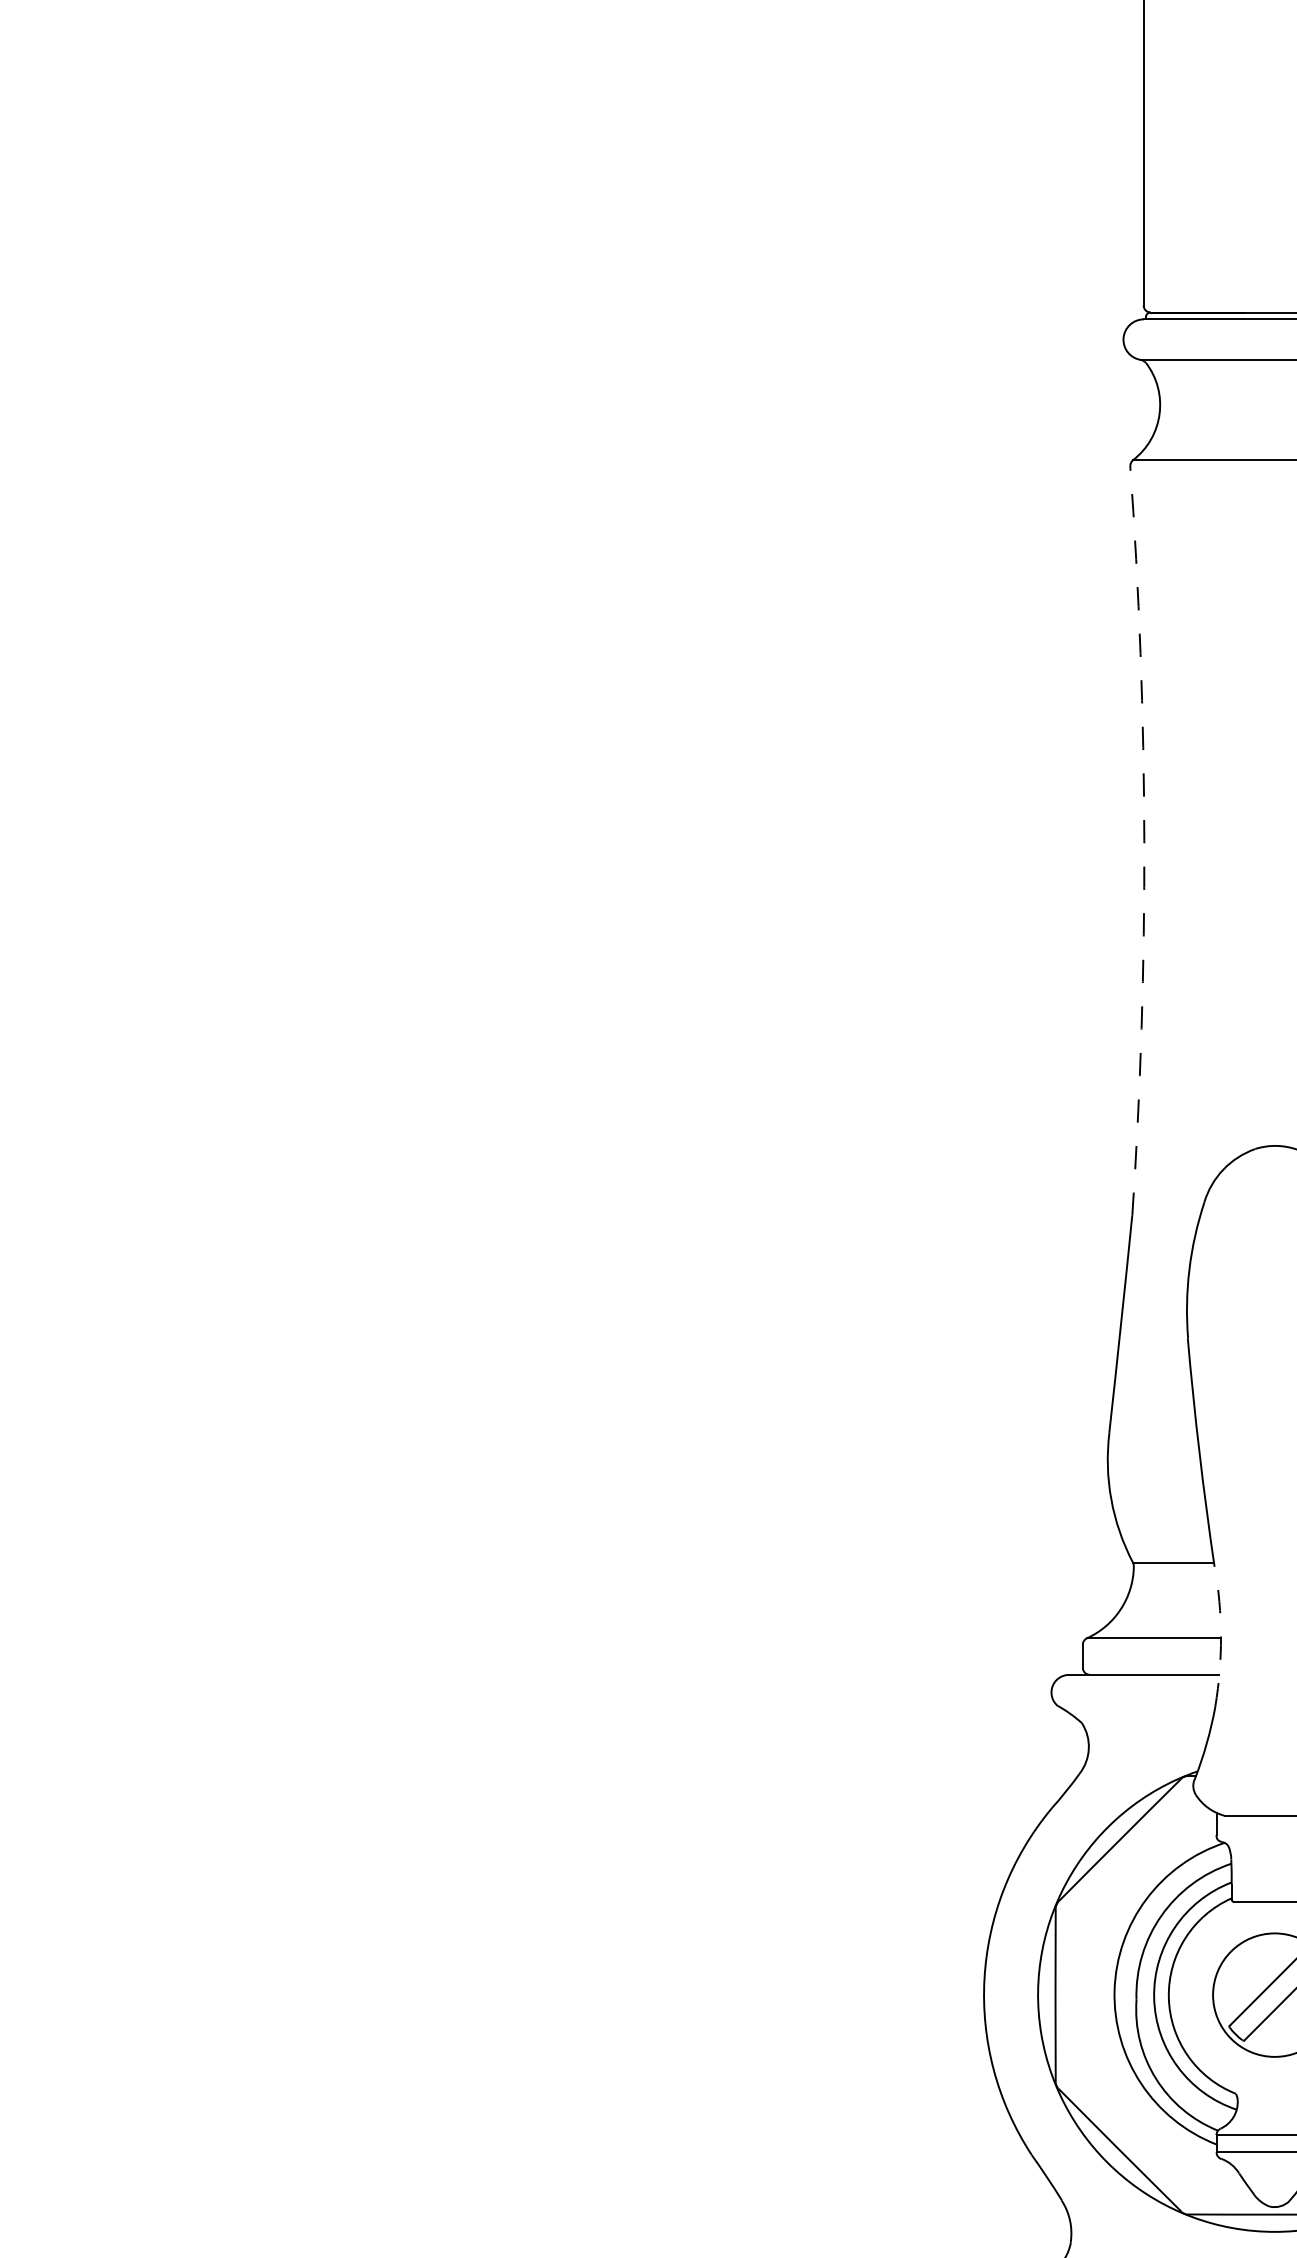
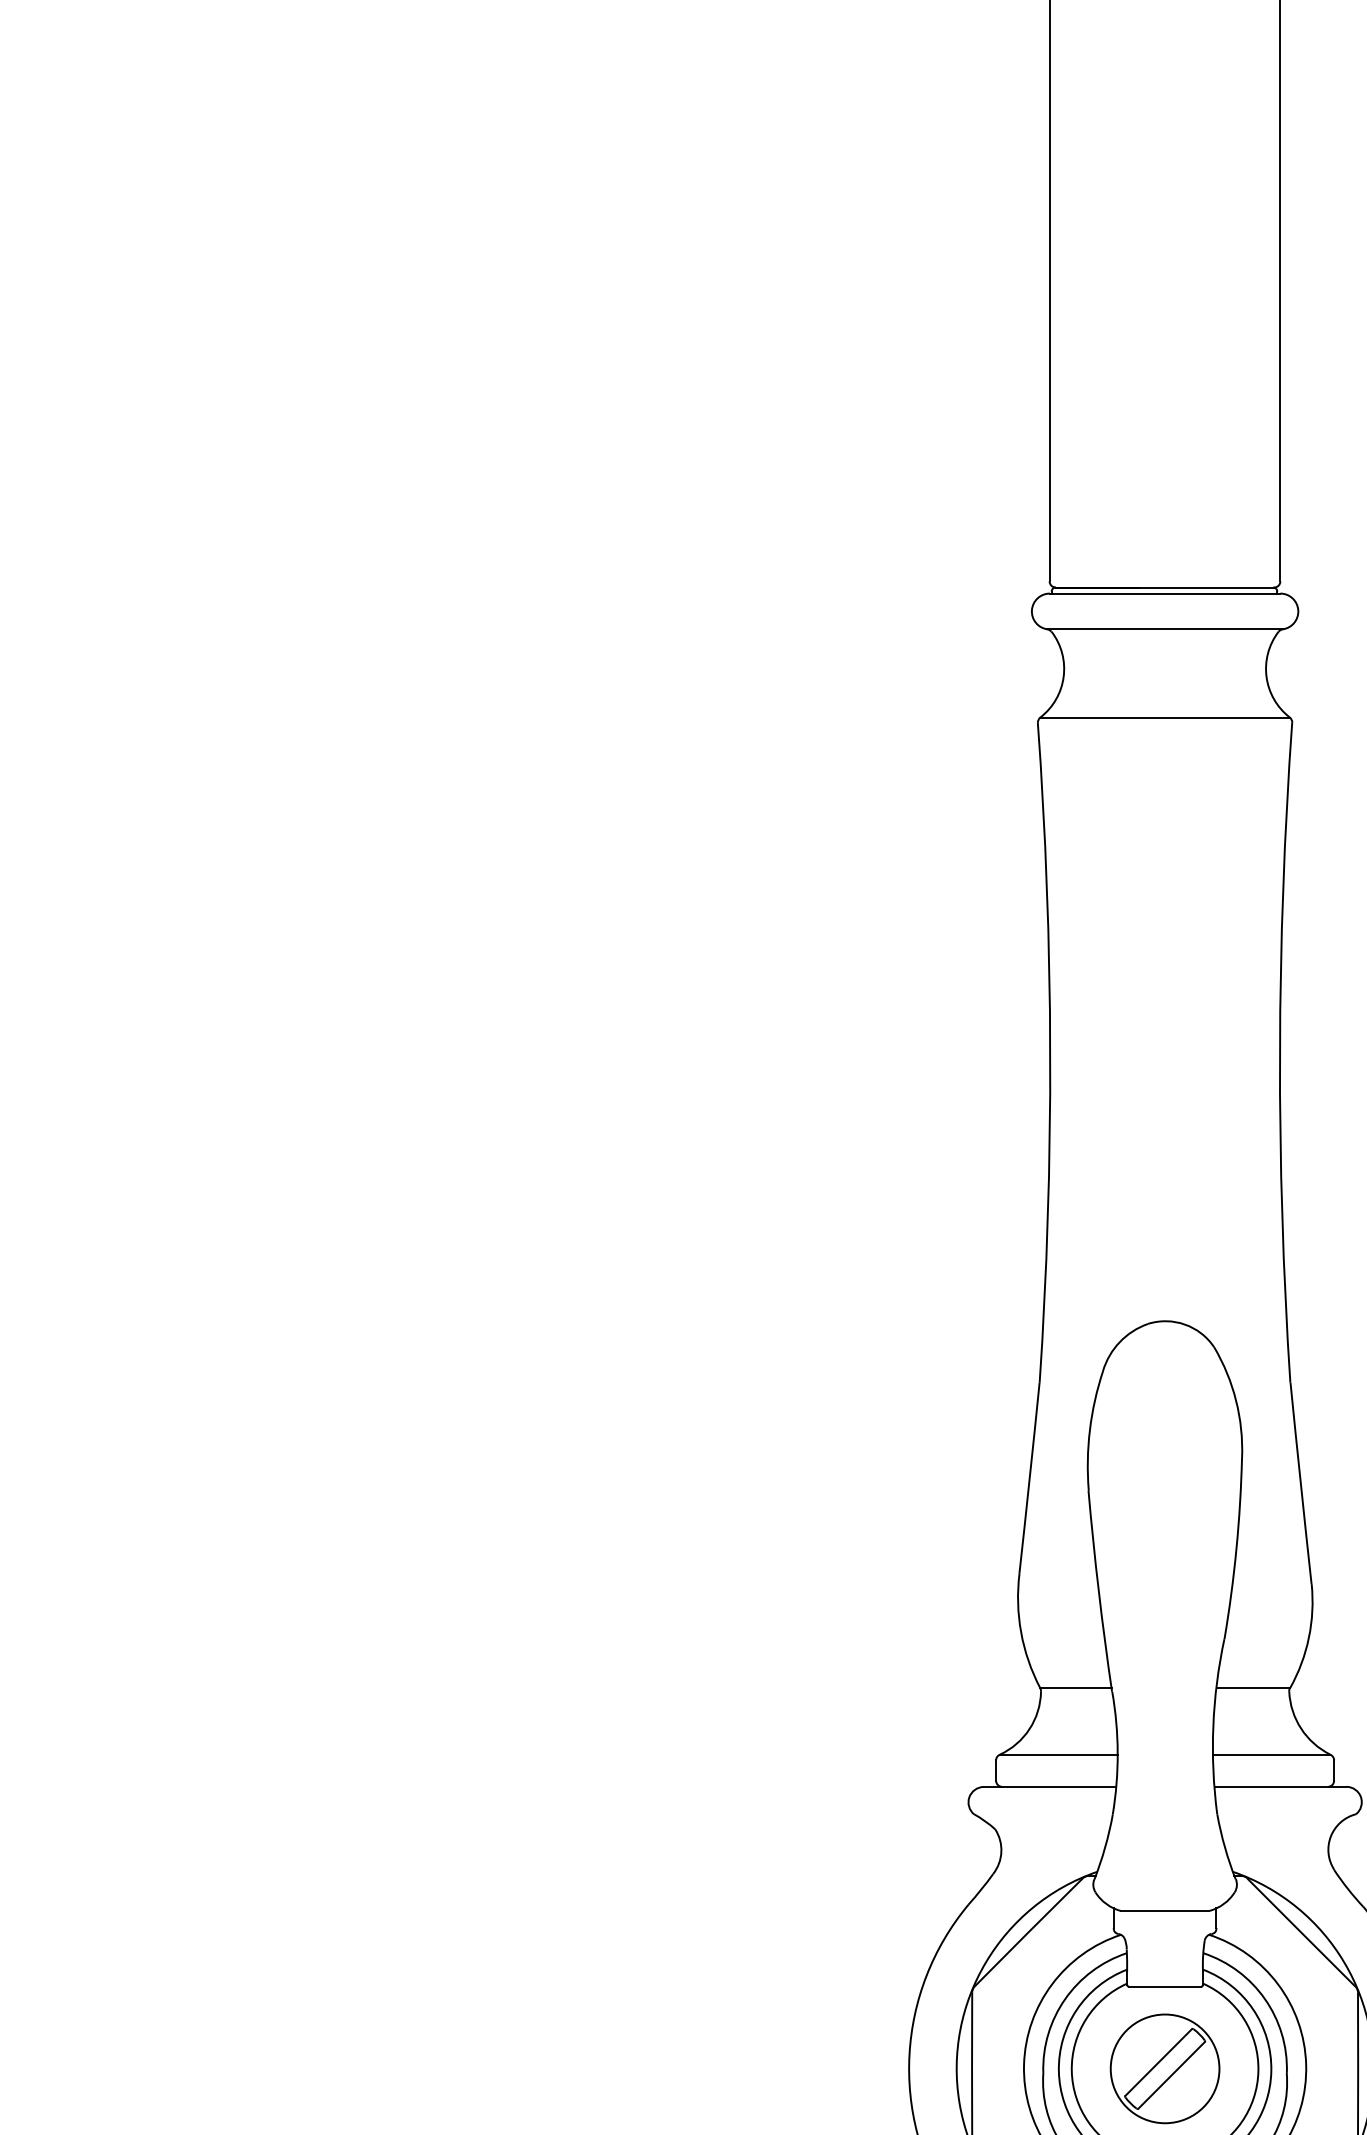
arc: (1144, 840) -> (1050, 1052), dashed -> solid
arc: (1220, 1636) -> (1117, 1753), dashed -> solid

